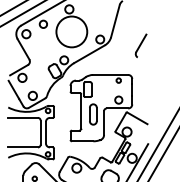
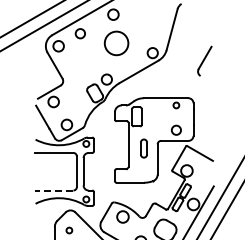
circle: (71, 32) -> (116, 43), size x0.6
part: (92, 114) -> (143, 148), size x0.7
line: (22, 147) -> (53, 190), solid -> dashed

